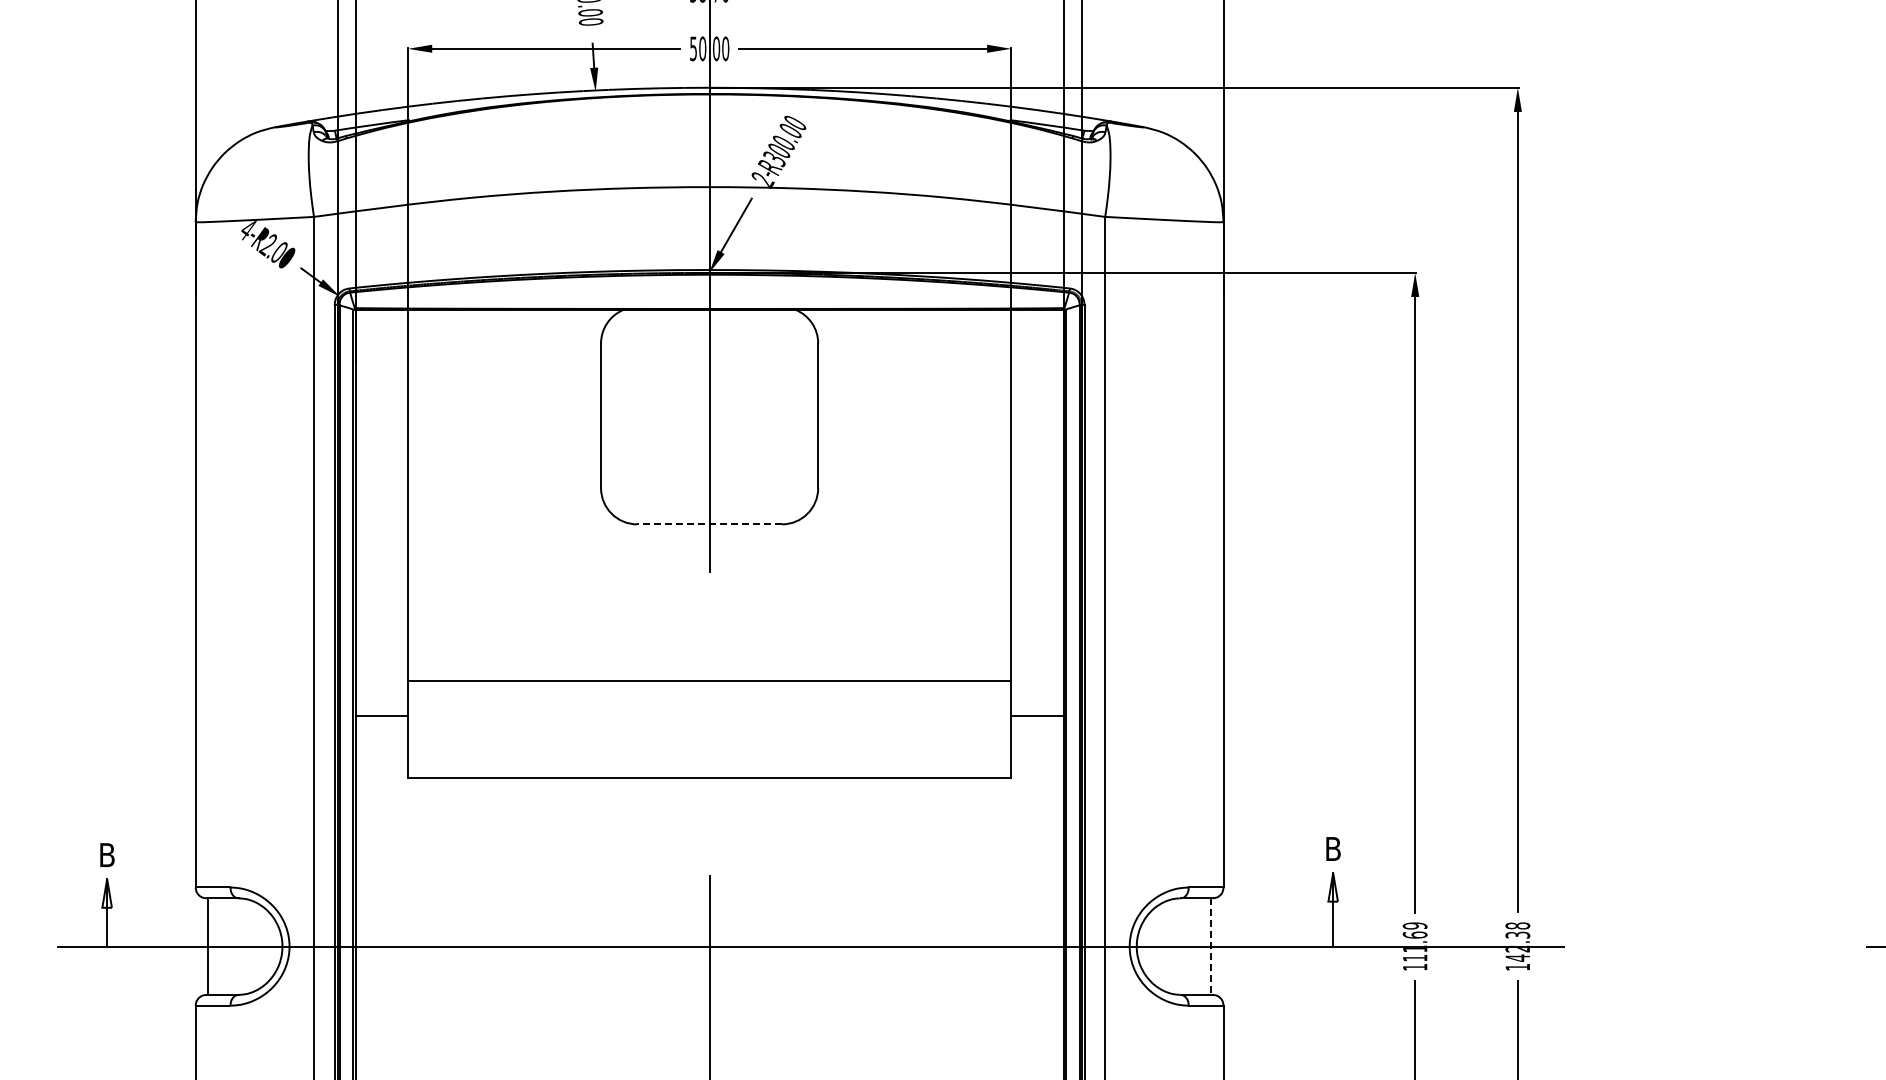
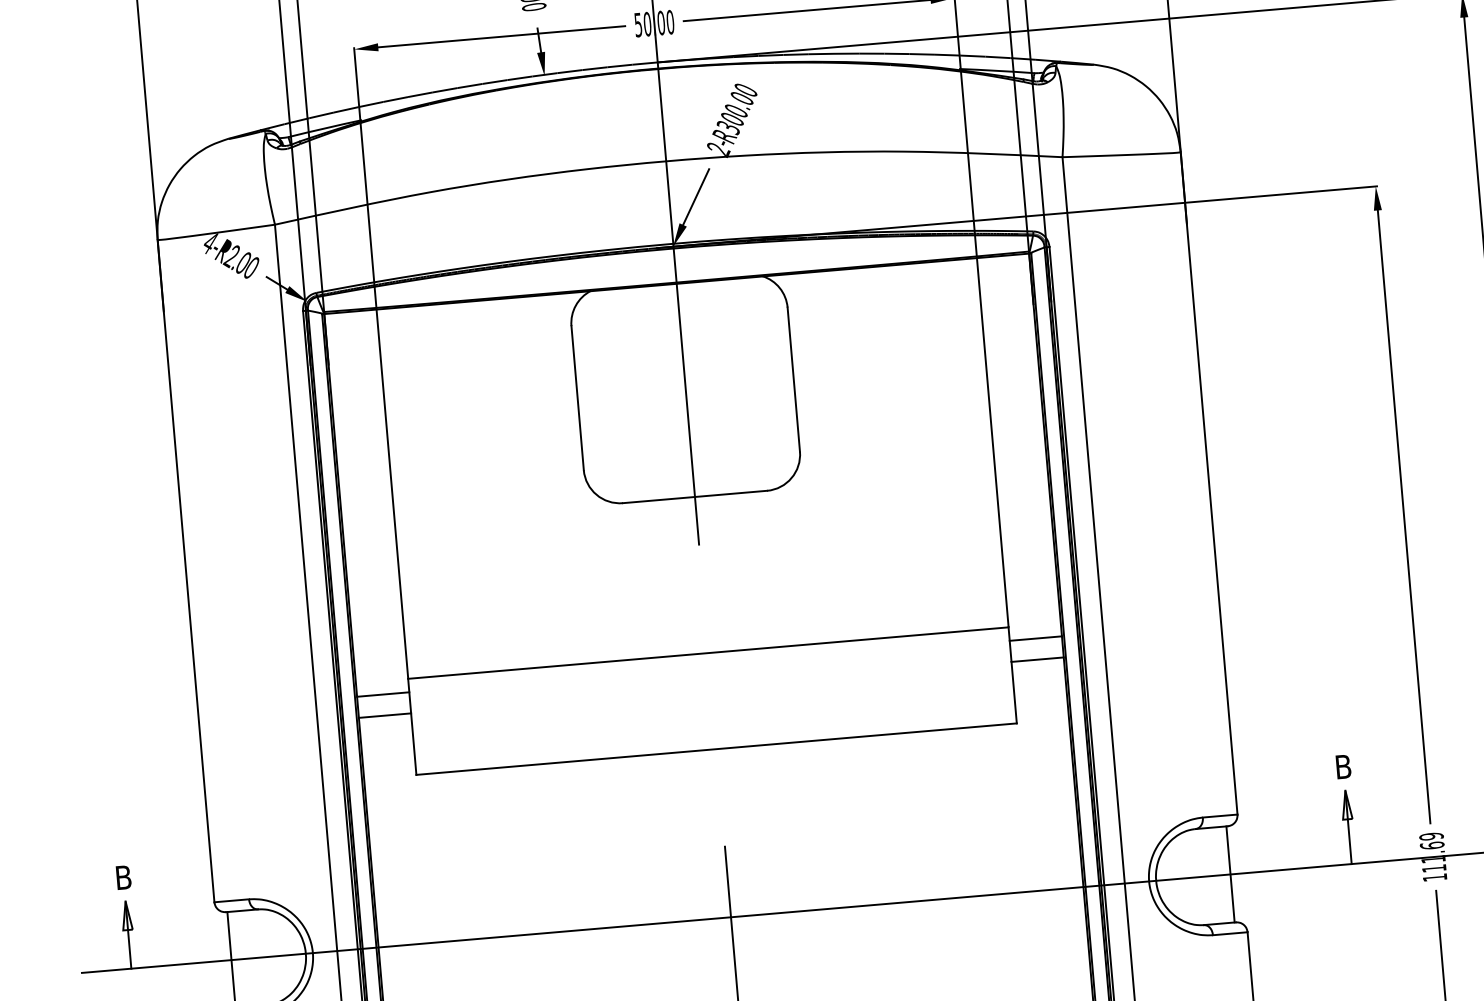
line: (709, 524) -> (694, 497), dashed -> solid
line: (381, 694) -> (382, 694), added
line: (1037, 694) -> (1035, 638), added
line: (1211, 947) -> (1230, 875), dashed -> solid

